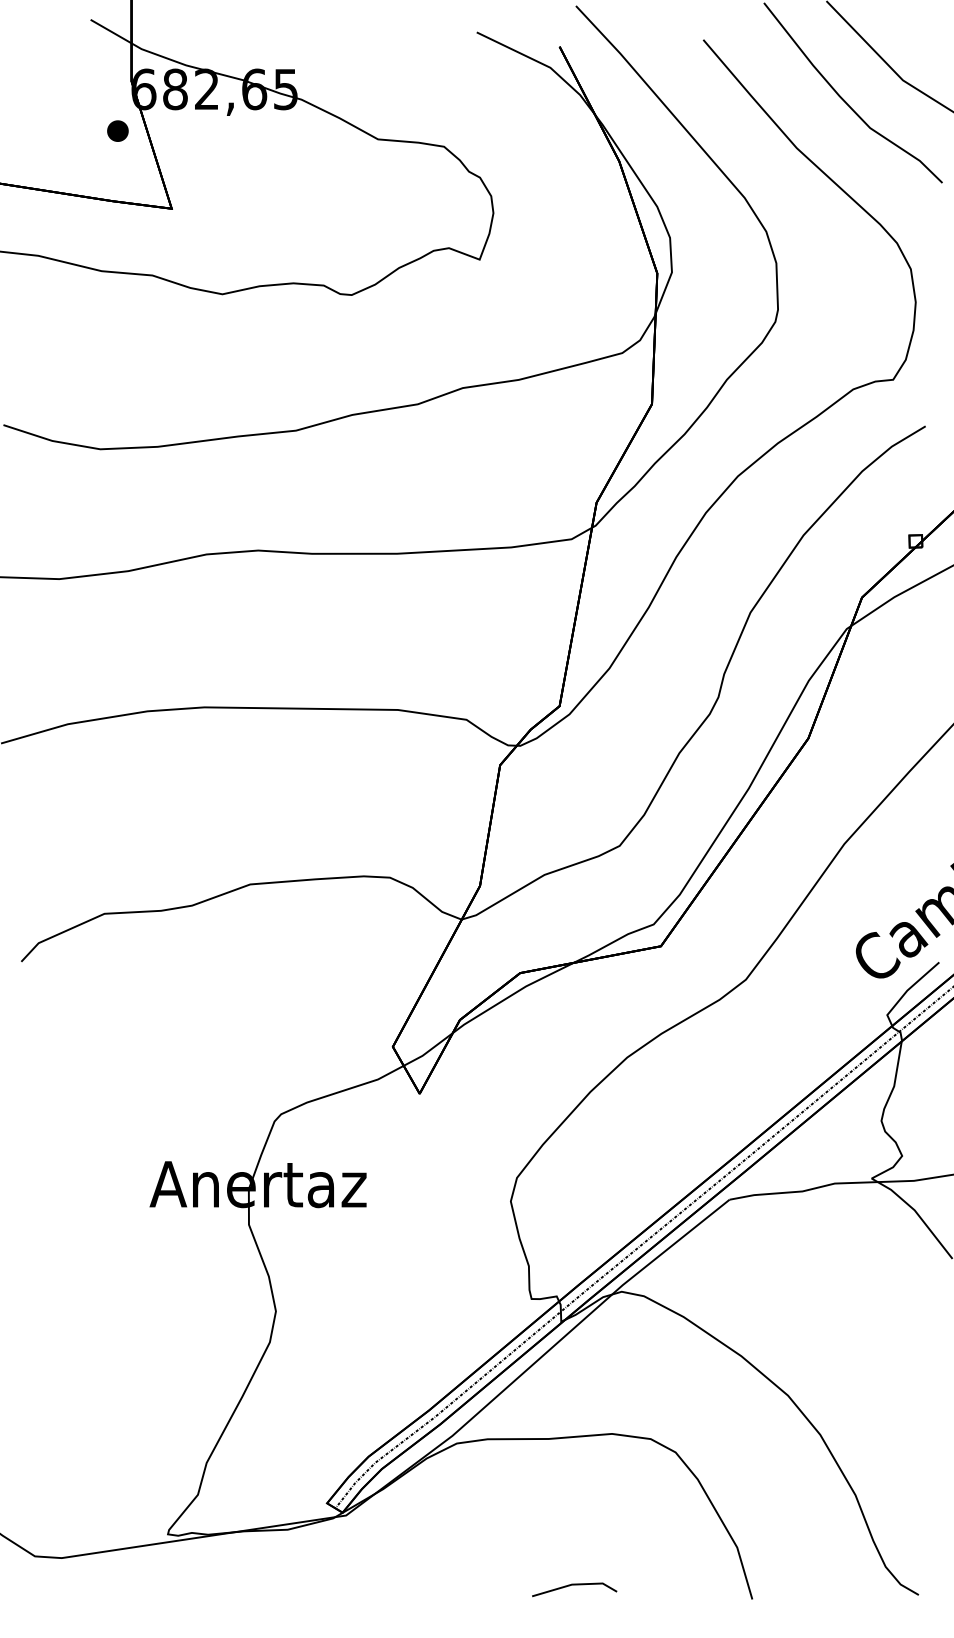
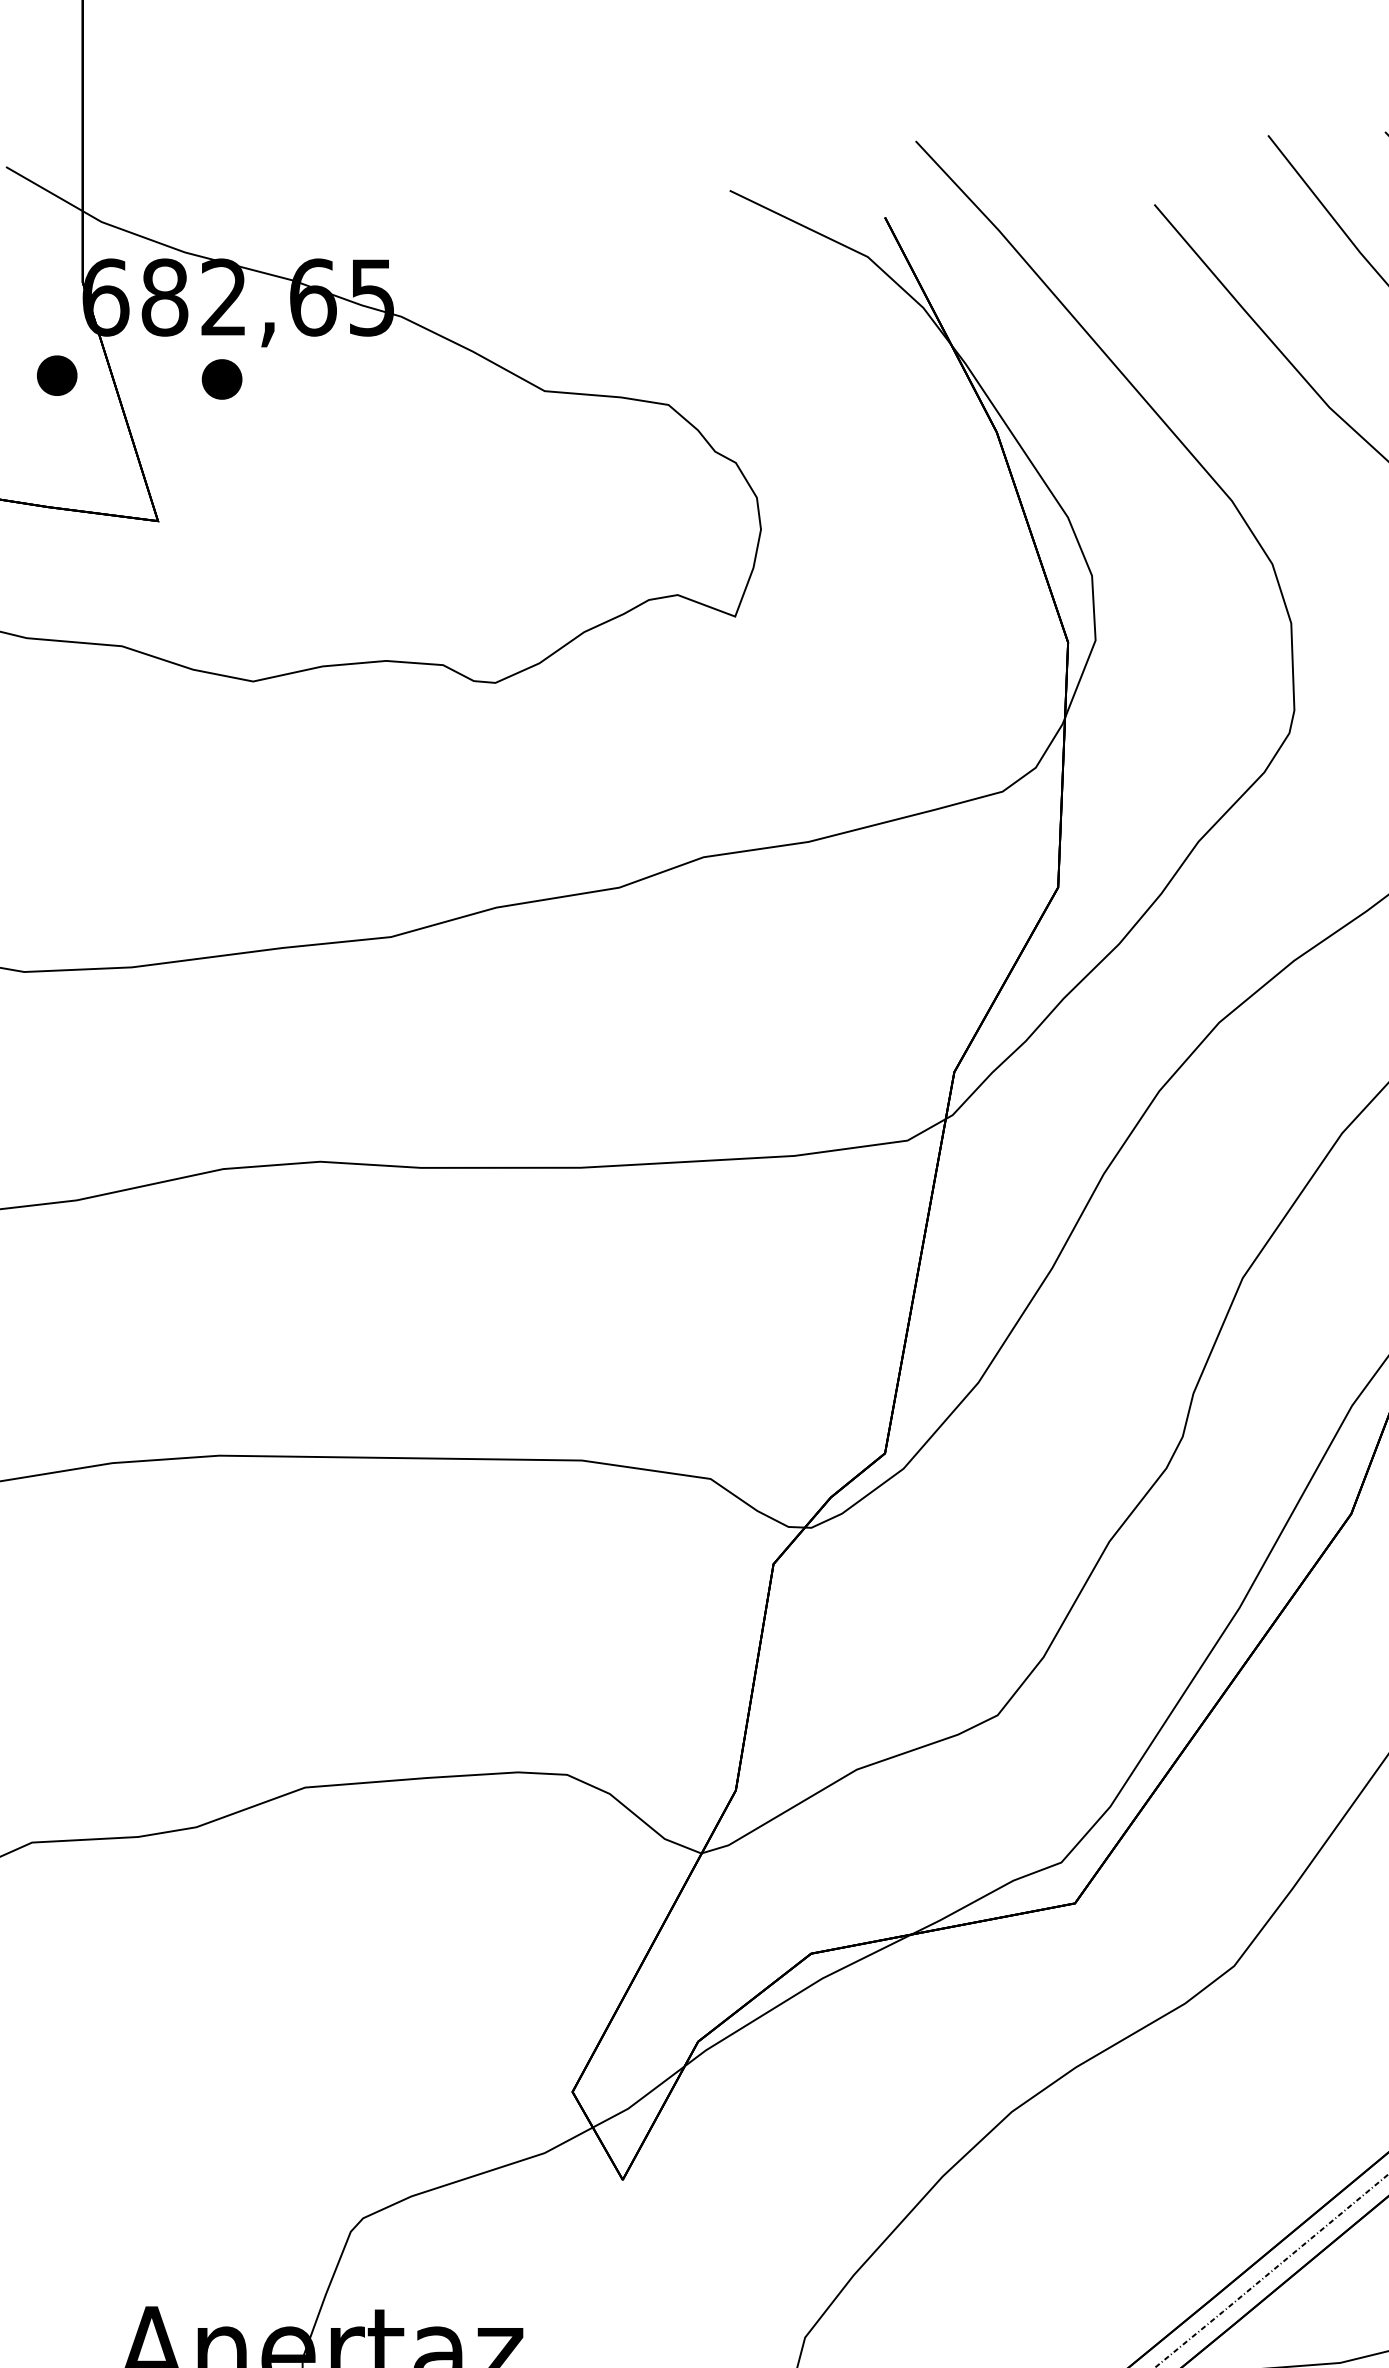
part: (205, 132) -> (221, 378), added

